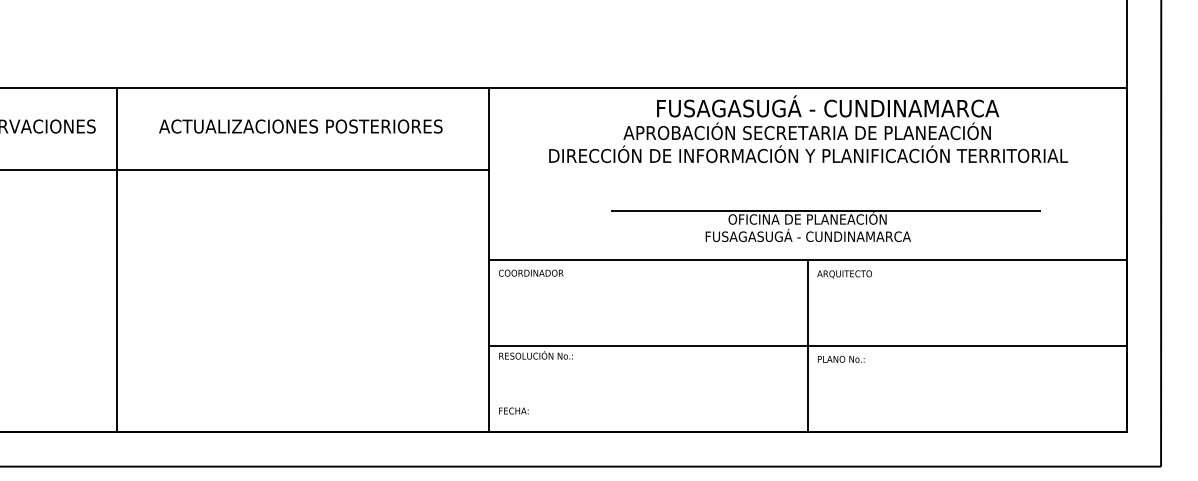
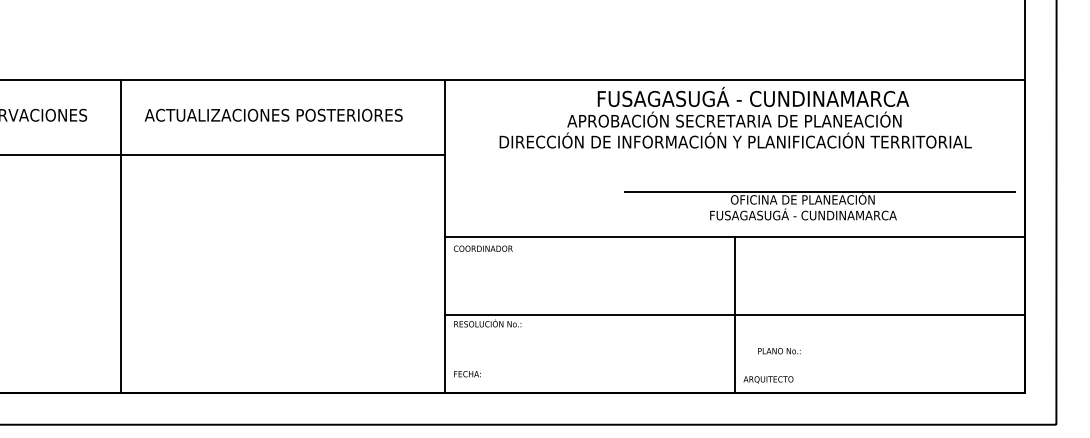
part: (825, 225) -> (819, 205), moved
line: (117, 259) -> (121, 236), moved
text: (844, 274) -> (768, 379), moved
text: (841, 359) -> (779, 351), moved

